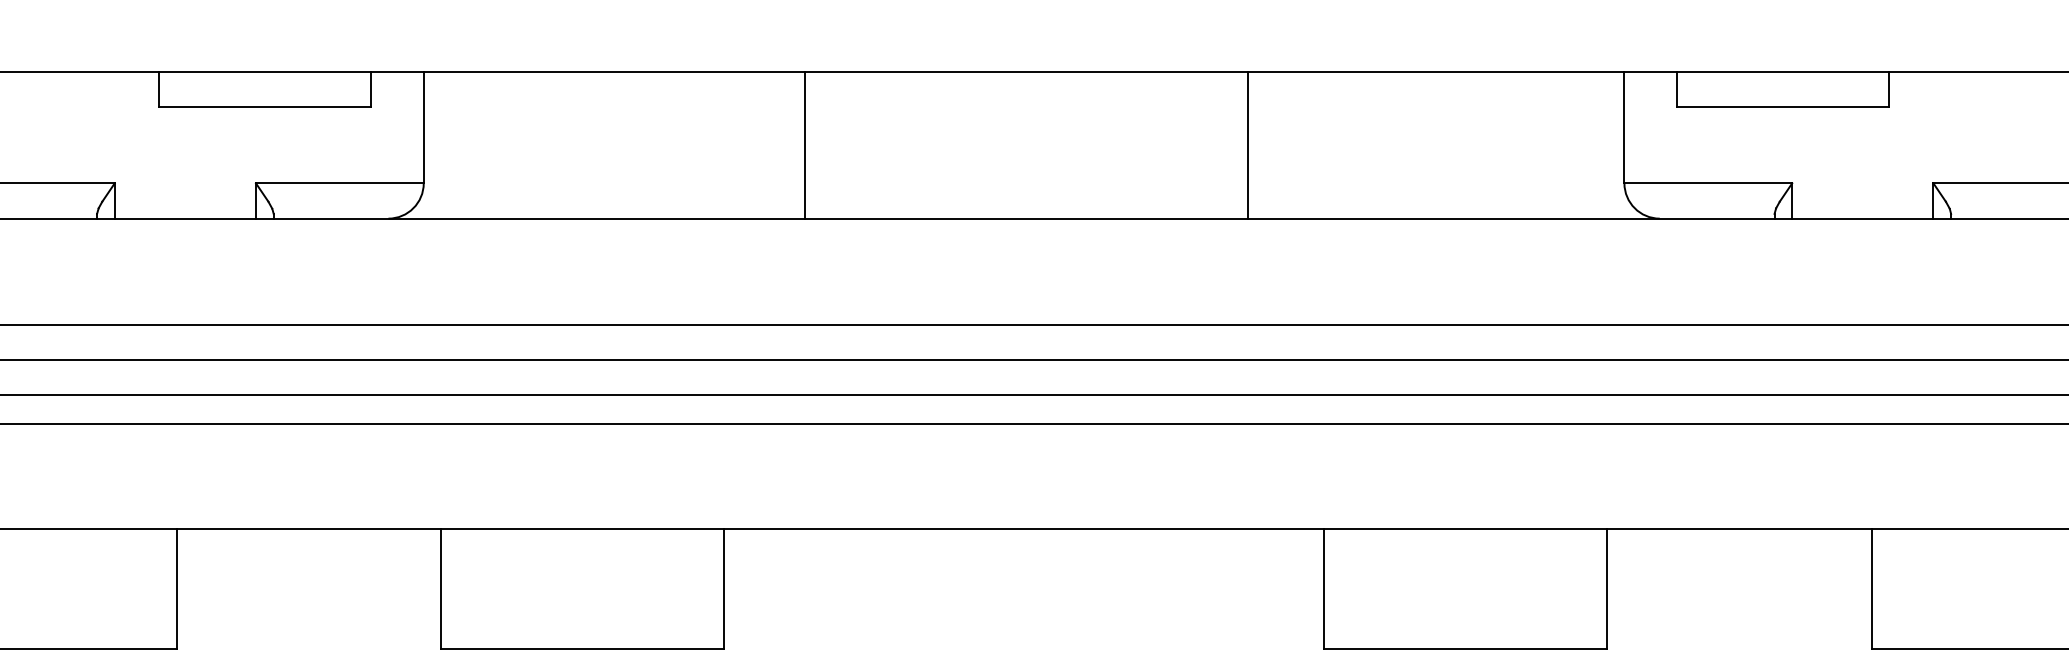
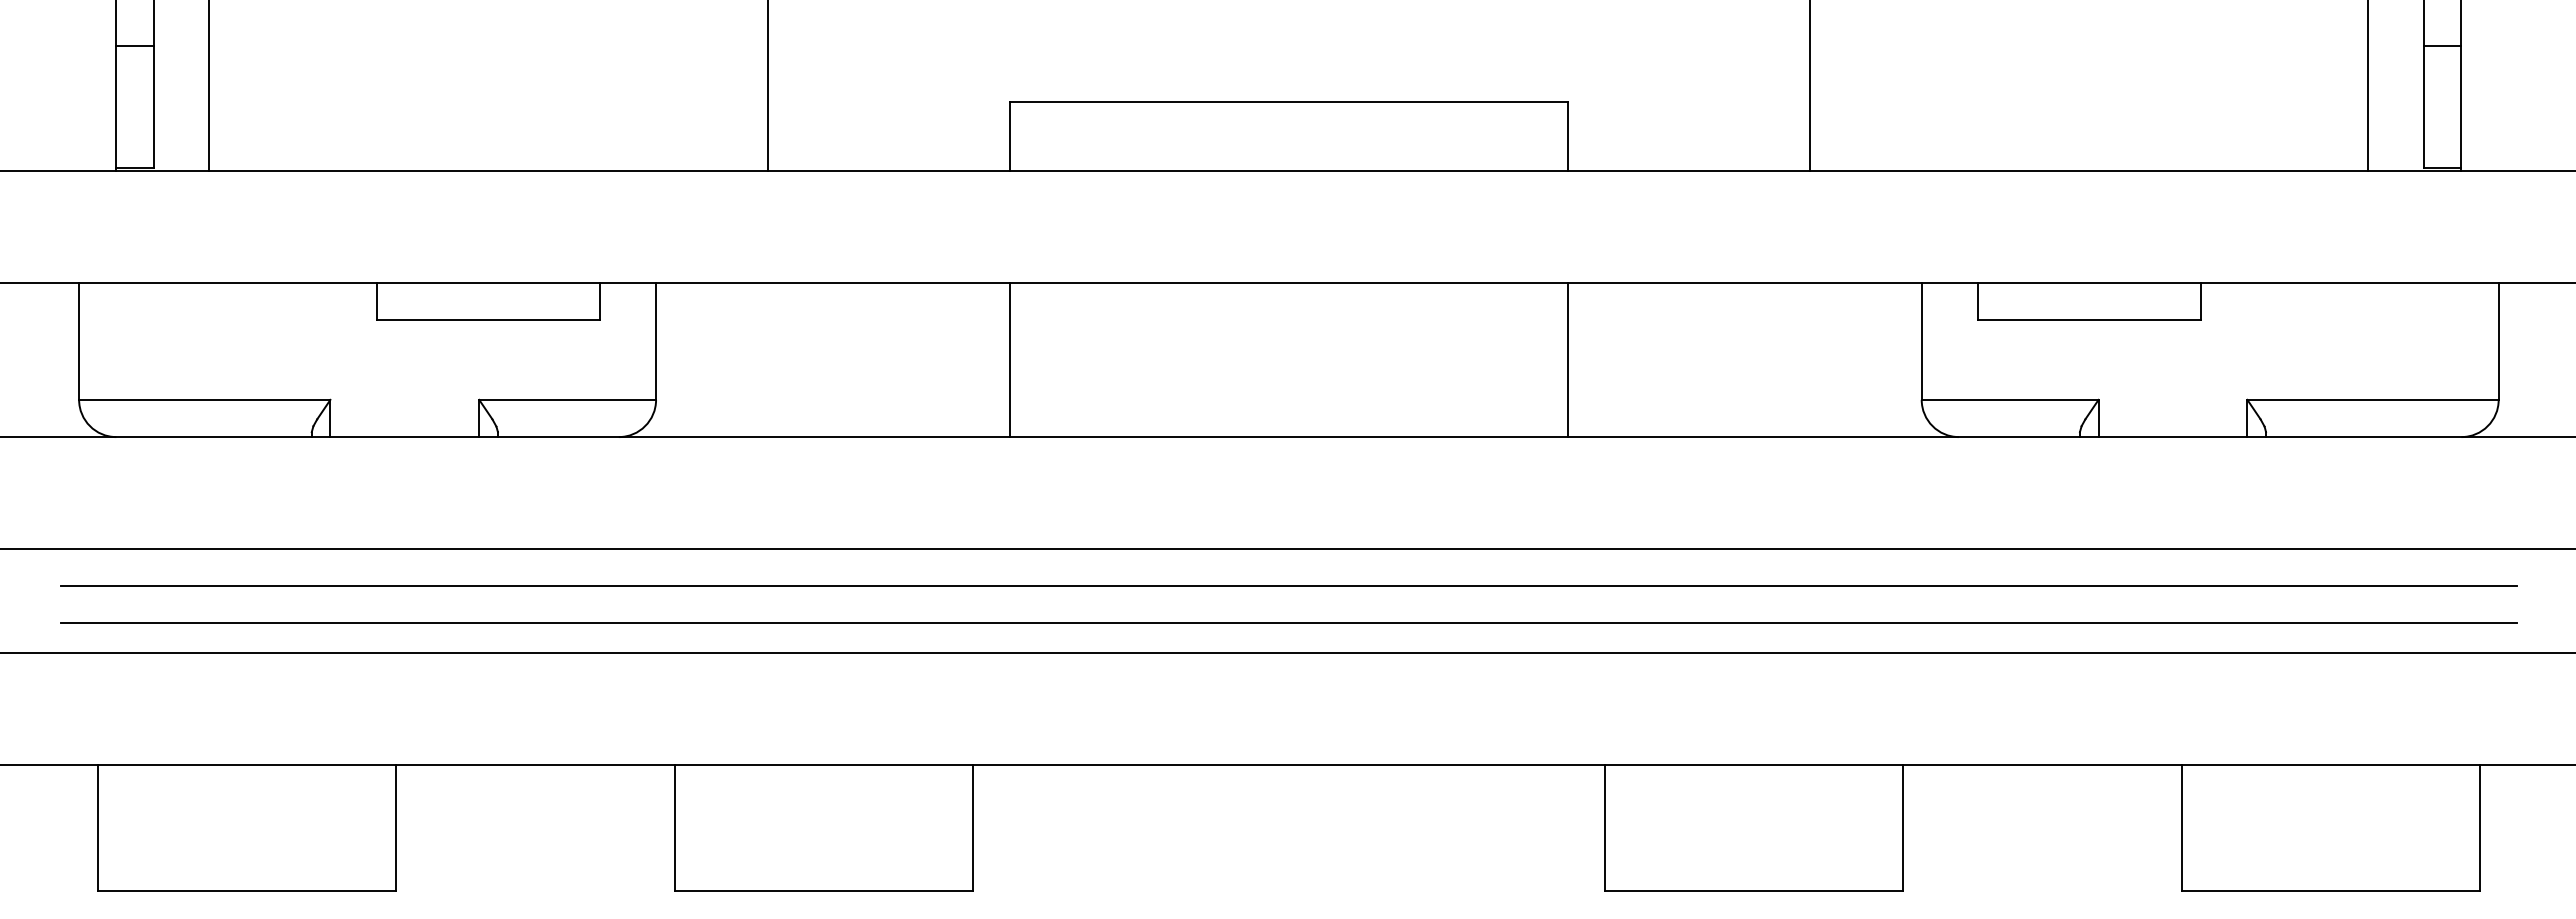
line: (804, 145) -> (1009, 359), moved
line: (1248, 145) -> (1568, 359), moved

